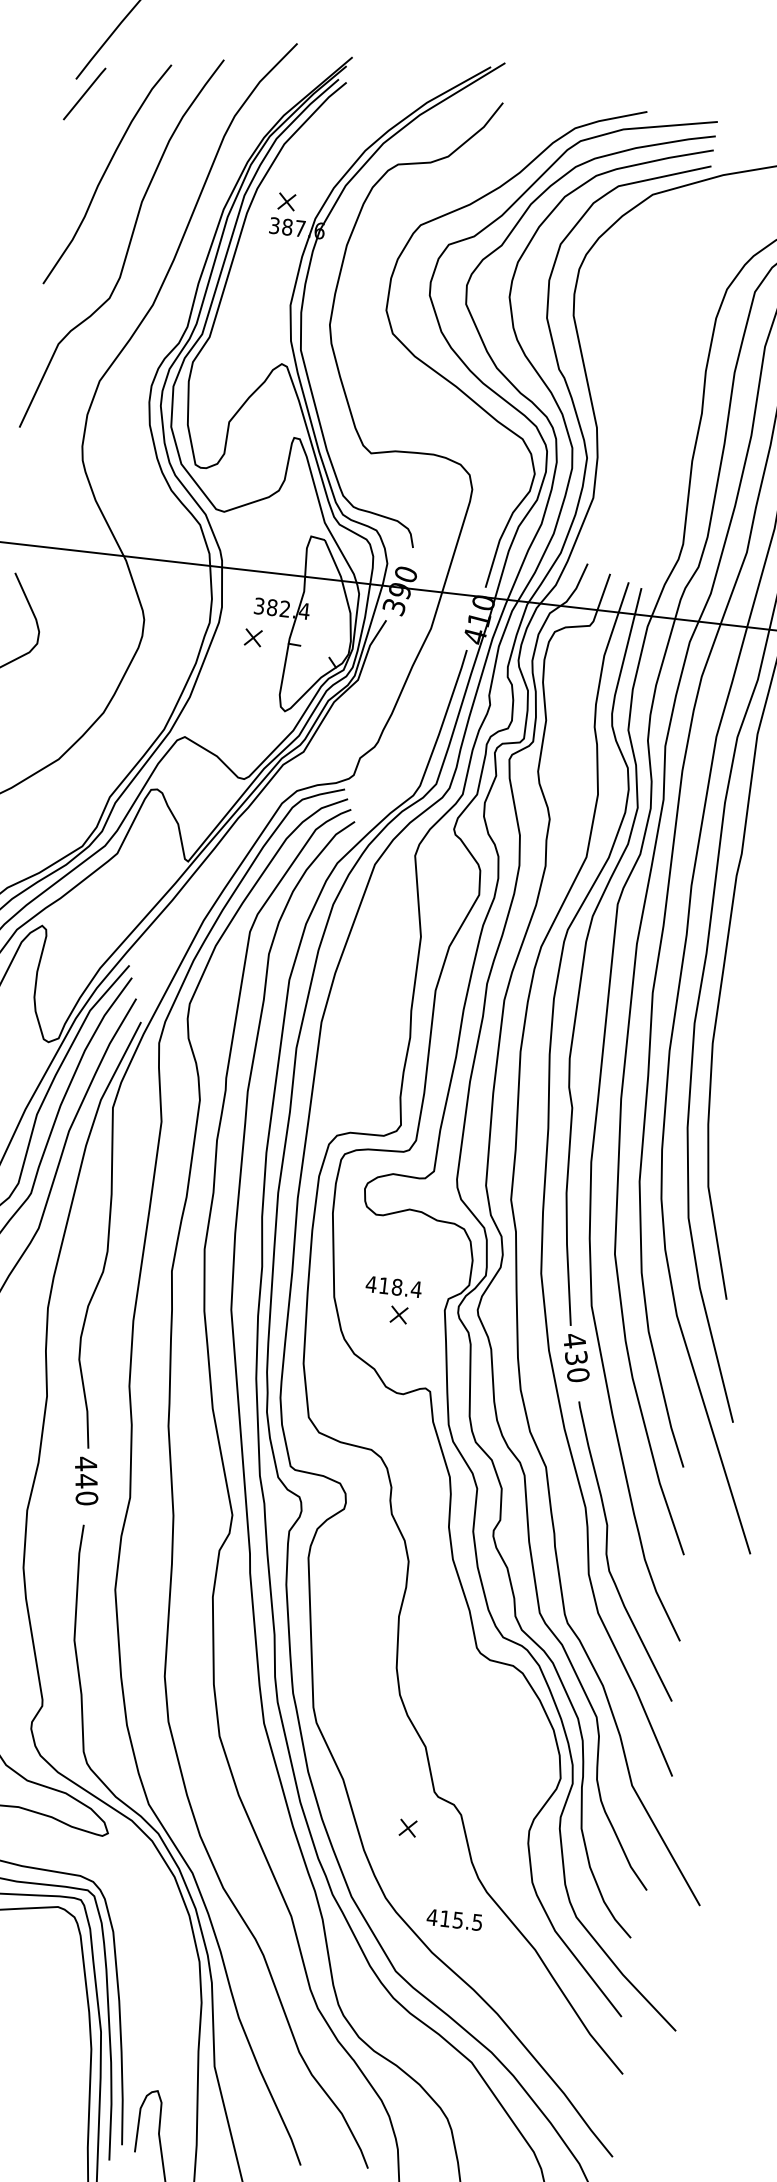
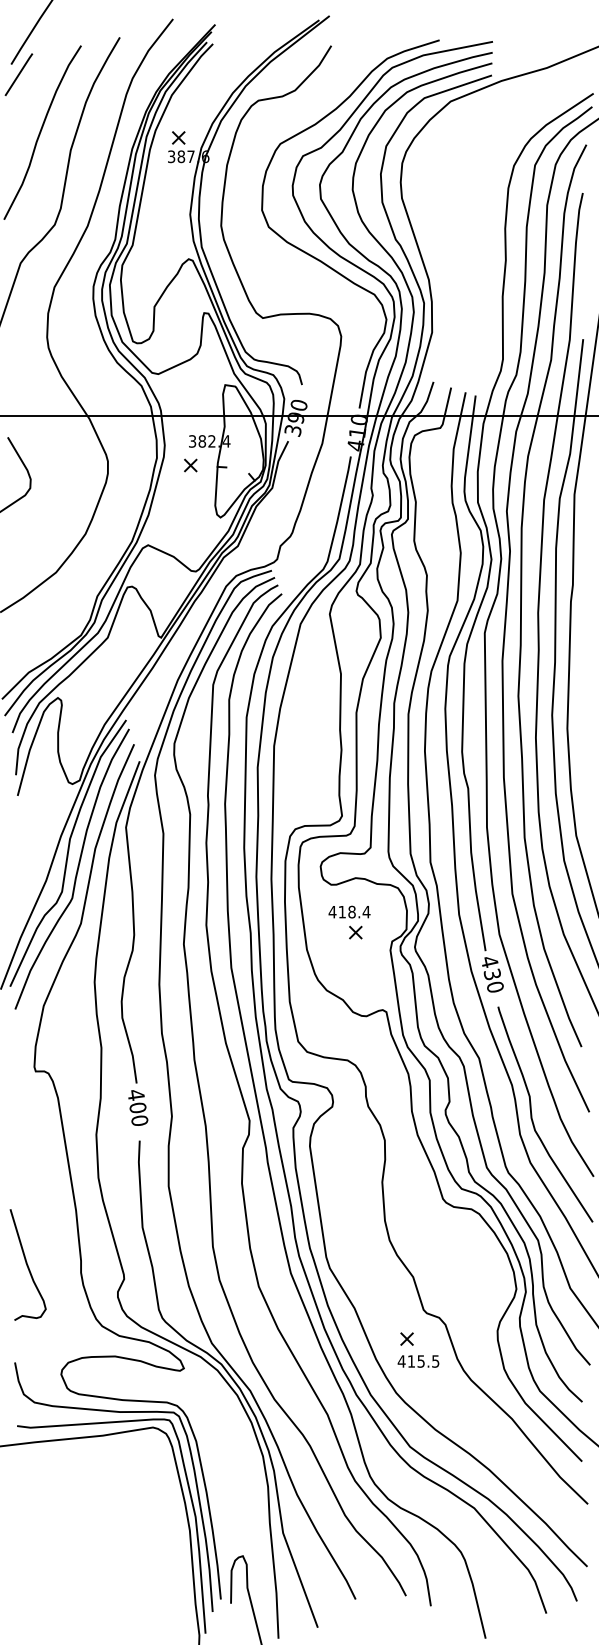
part: (392, 1300) -> (349, 922), moved
text: (85, 1480) -> (137, 1107), 440 -> 400
text: (454, 1919) -> (418, 1361), moved

